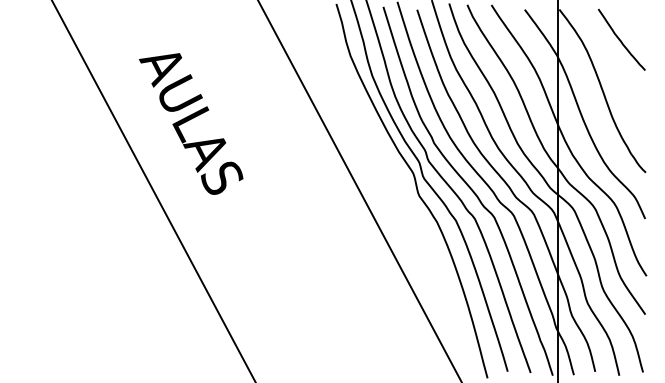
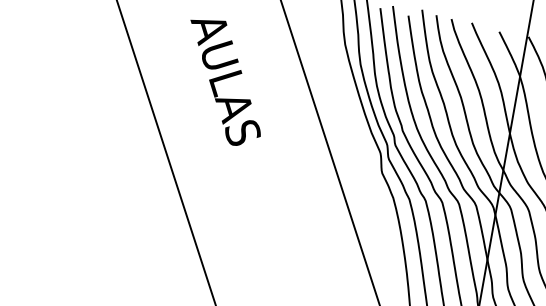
text: (191, 123) -> (225, 82), moved

